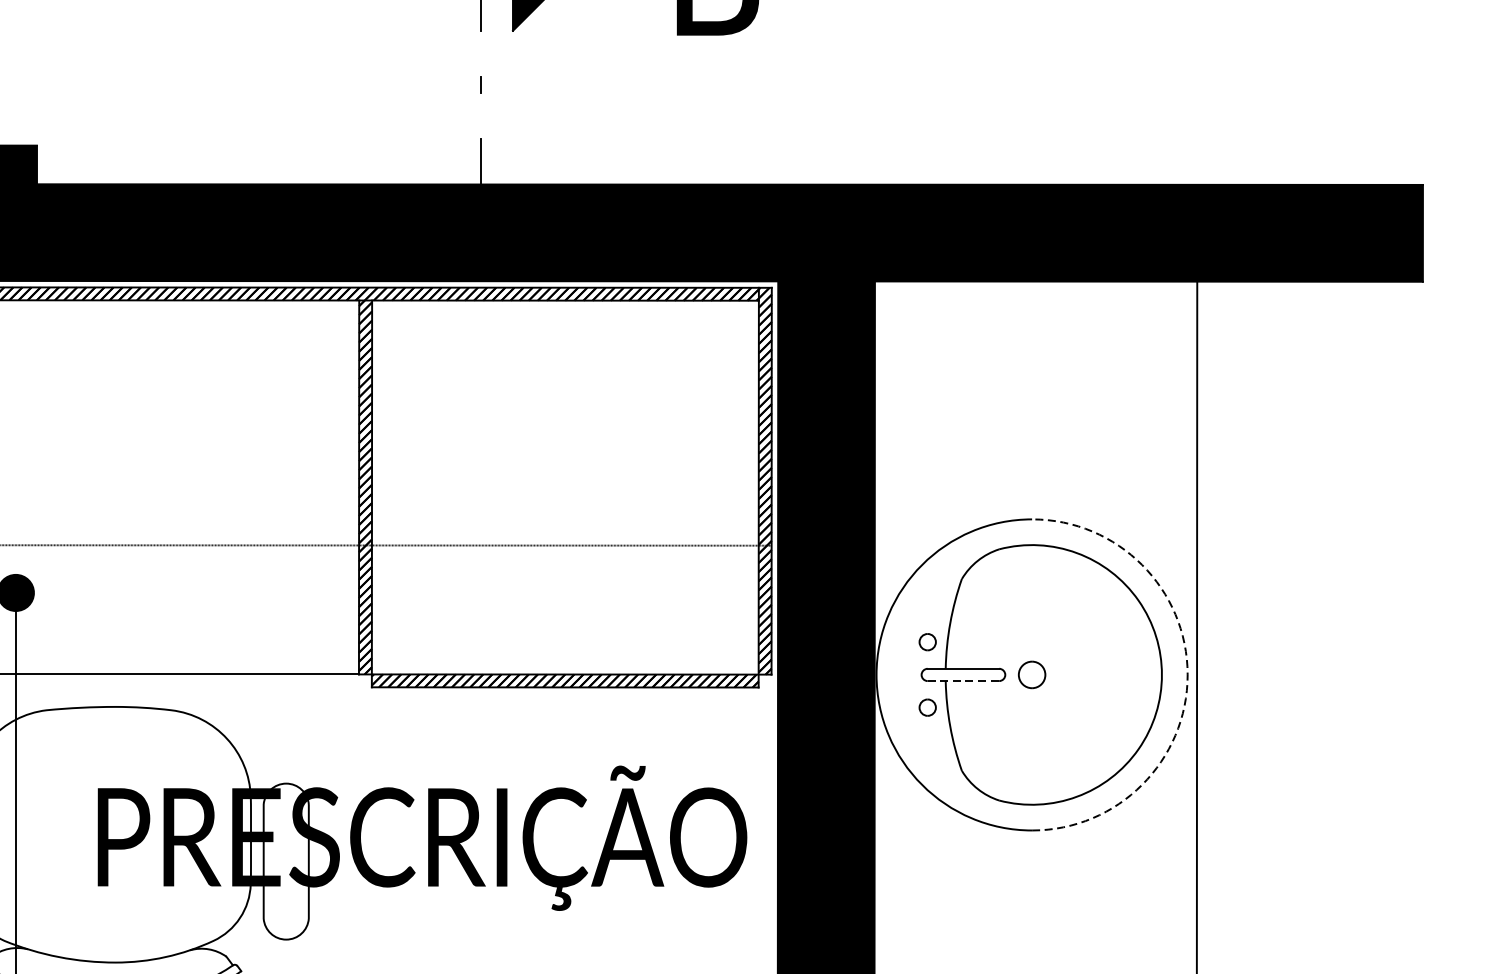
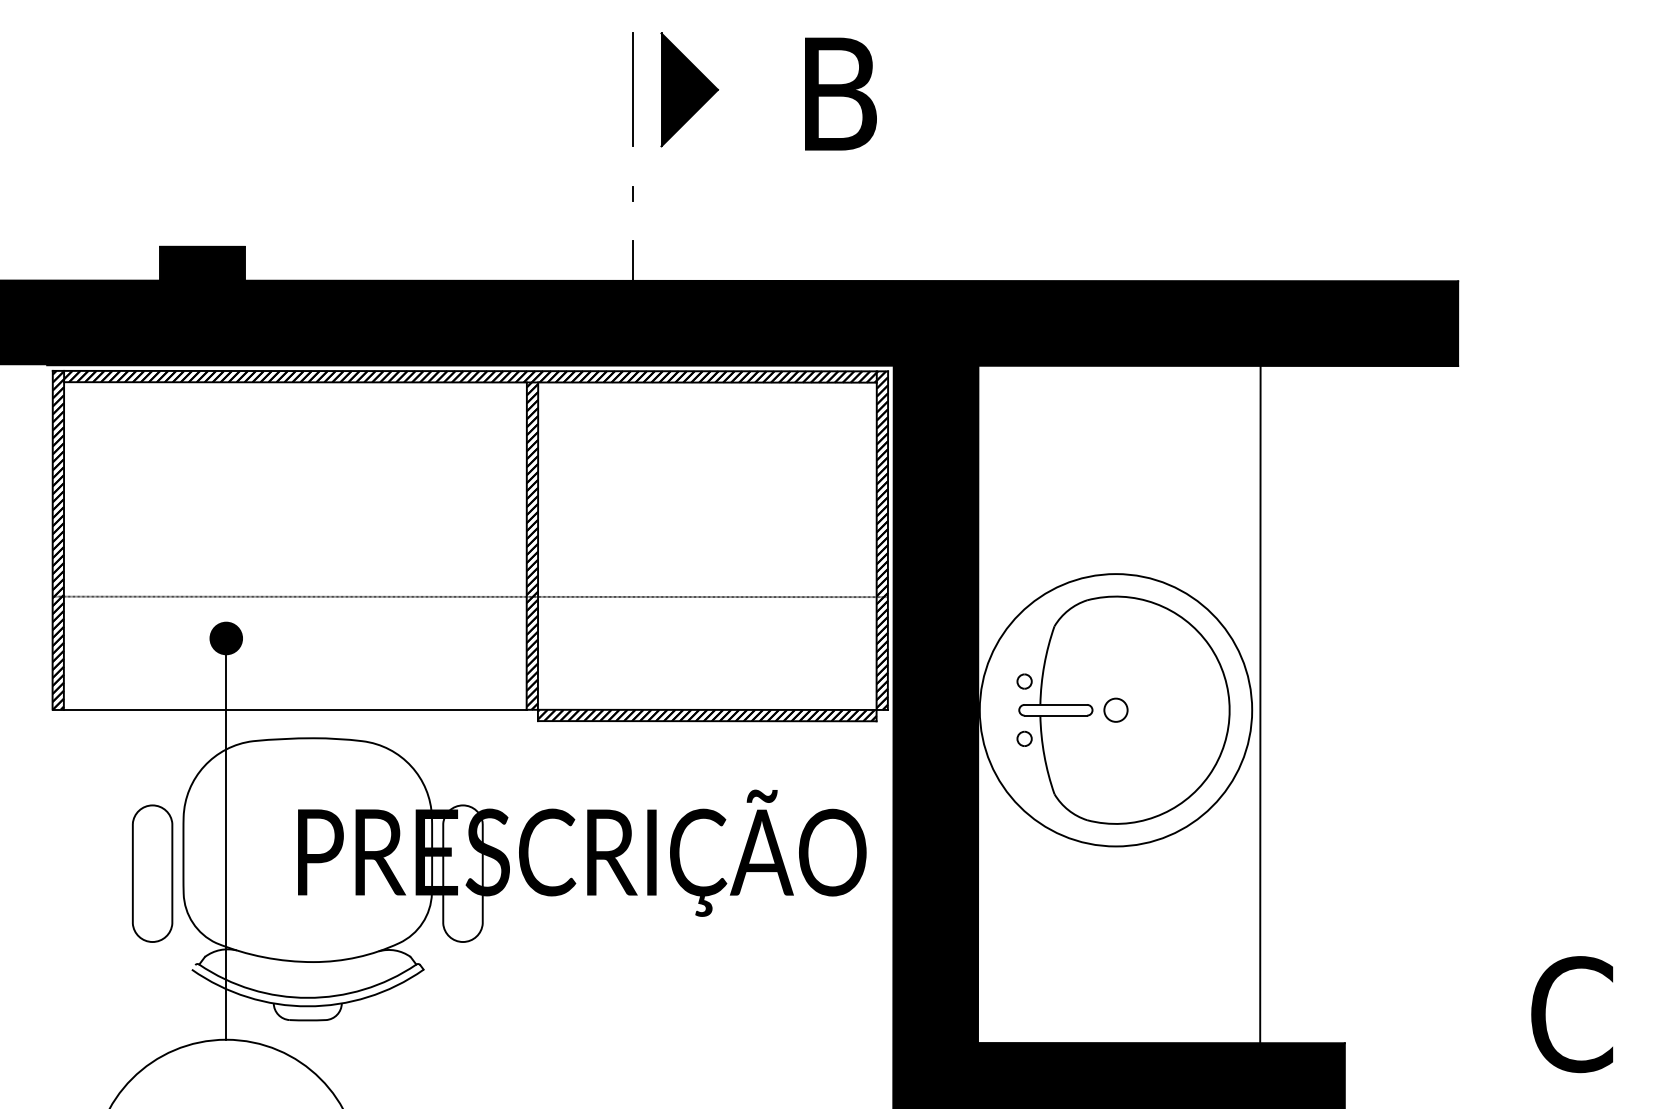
arc: (1188, 675) -> (1252, 710), dashed -> solid
line: (964, 680) -> (1056, 715), dashed -> solid

